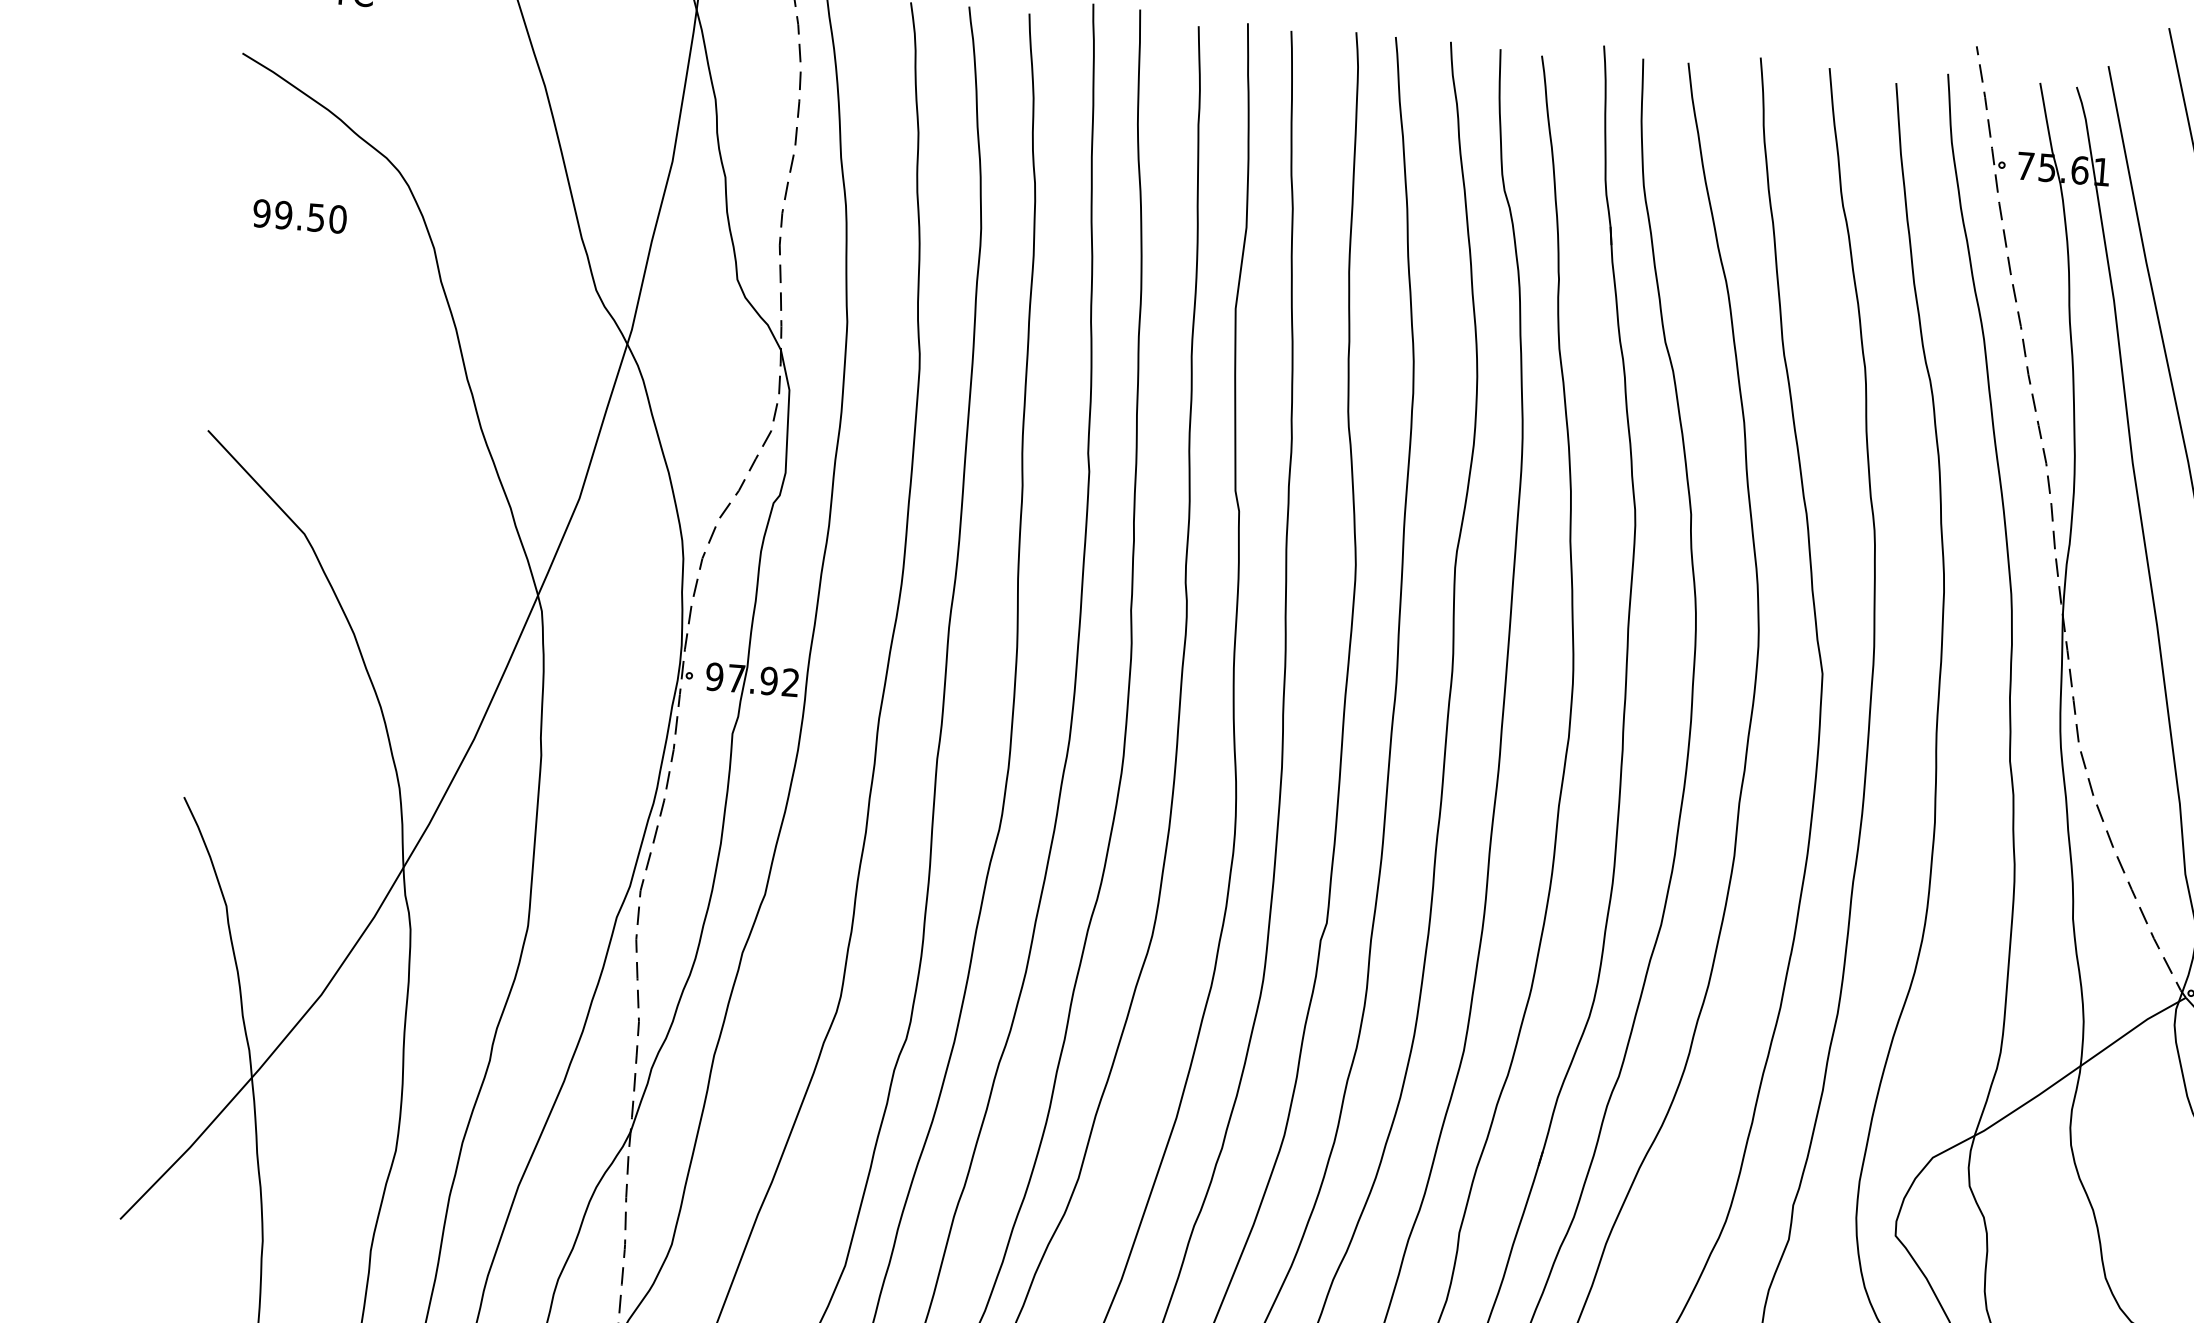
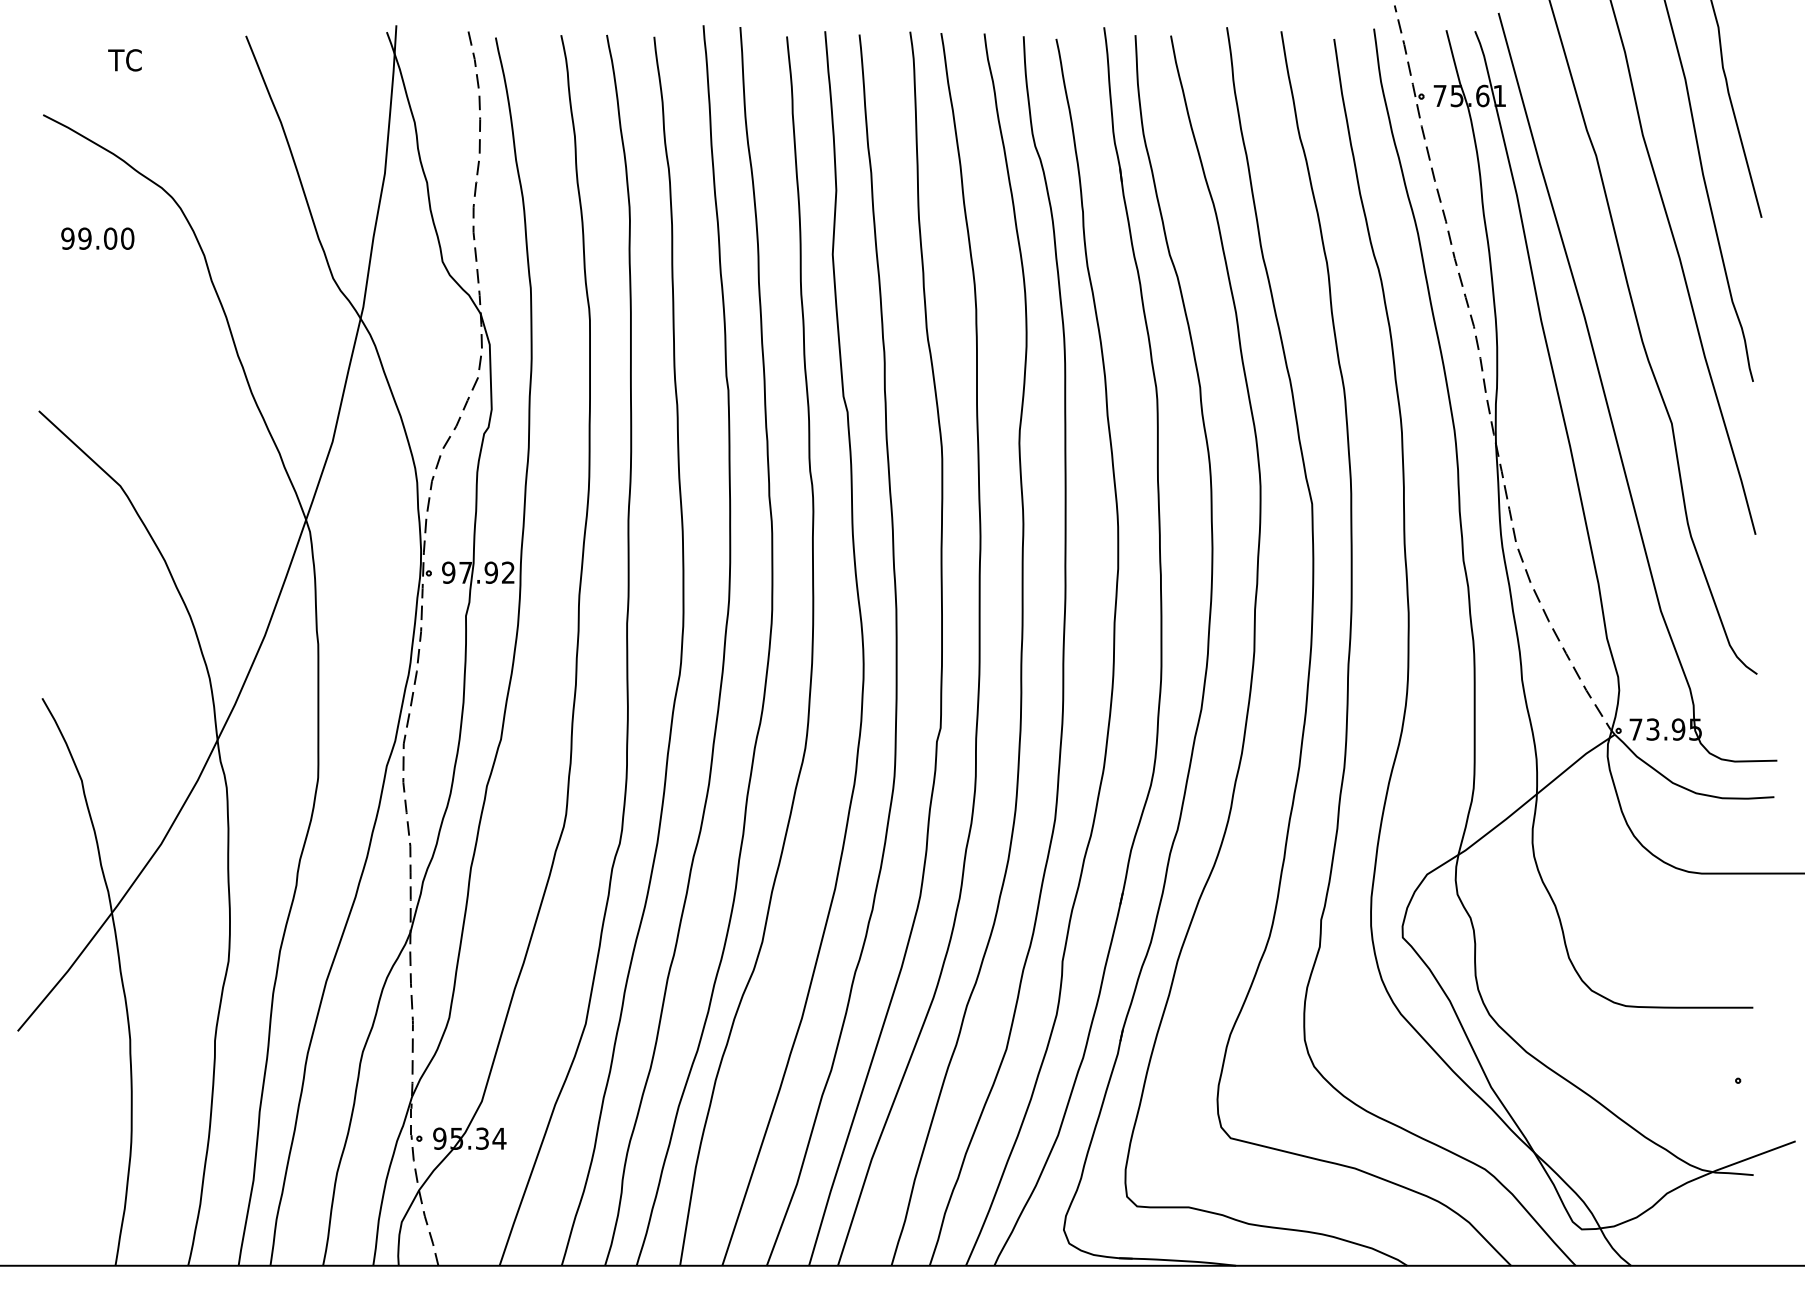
text: (316, 217) -> (110, 238), 99.50 -> 99.00

